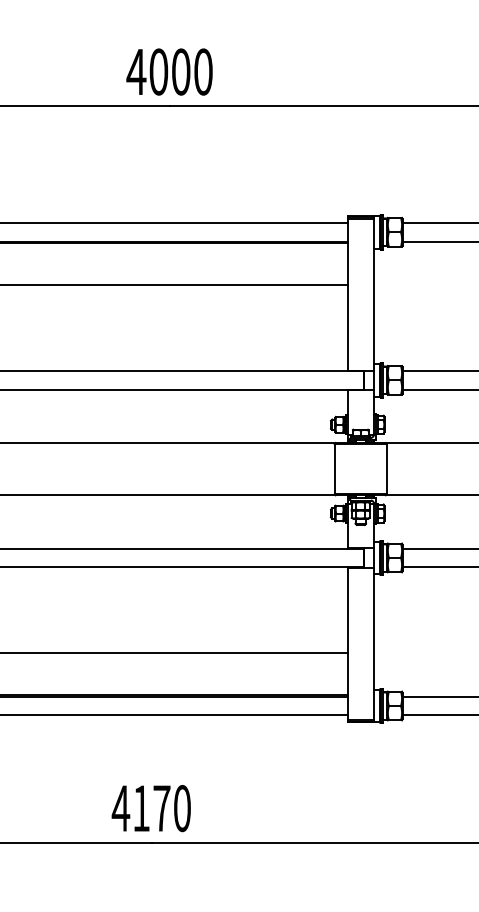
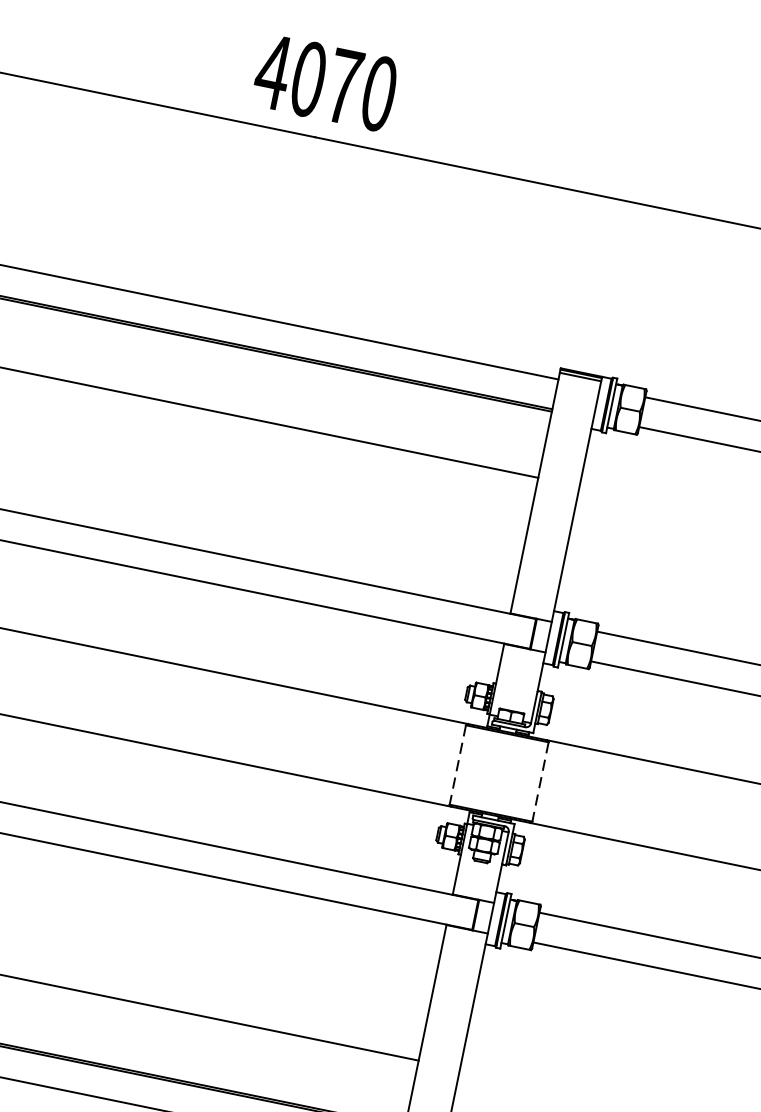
text: (181, 71) -> (344, 85), 4000 -> 4070
line: (334, 469) -> (457, 765), solid -> dashed
line: (386, 469) -> (539, 782), solid -> dashed

